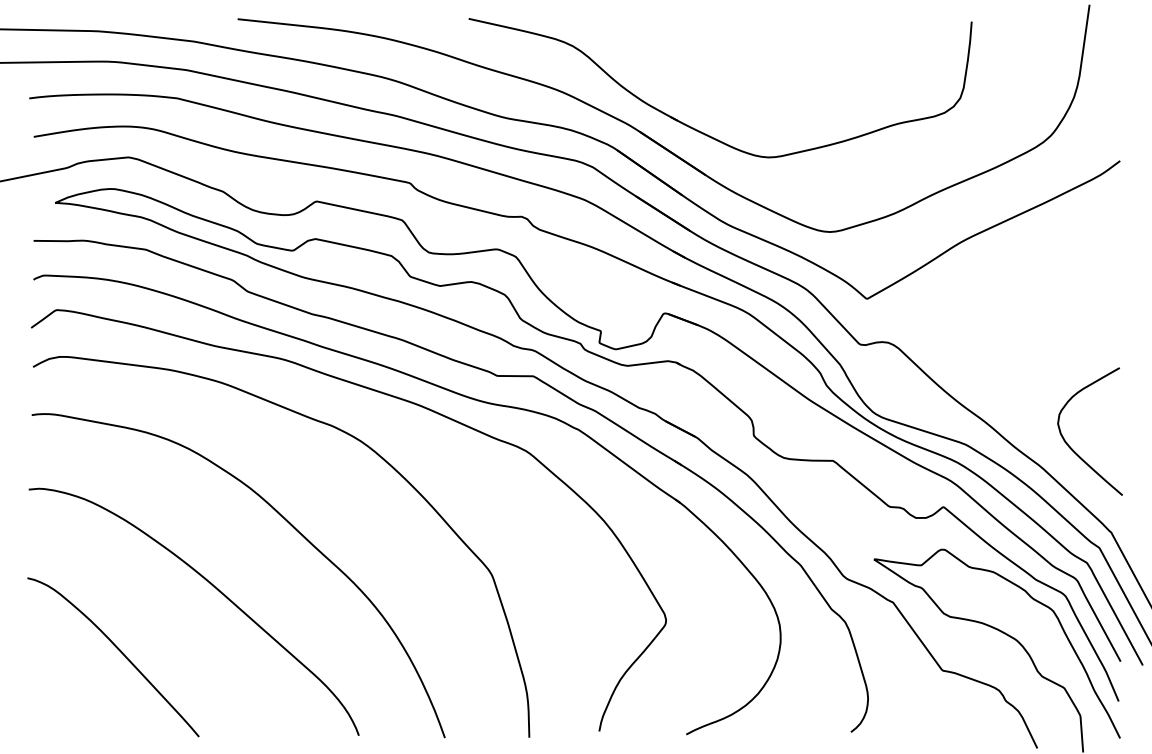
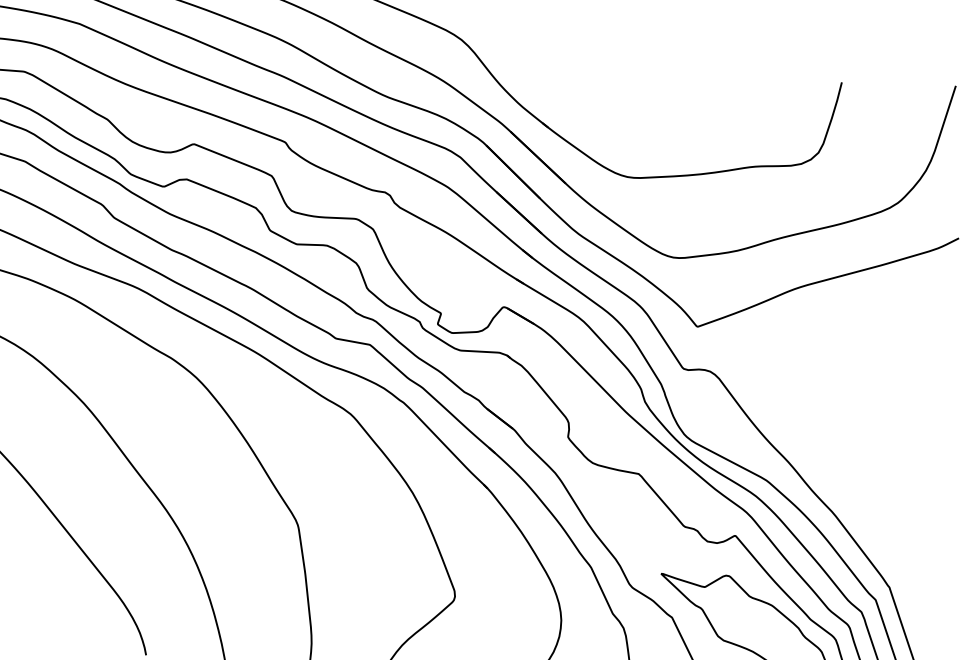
curve: (1072, 448) -> (866, 501), removed

